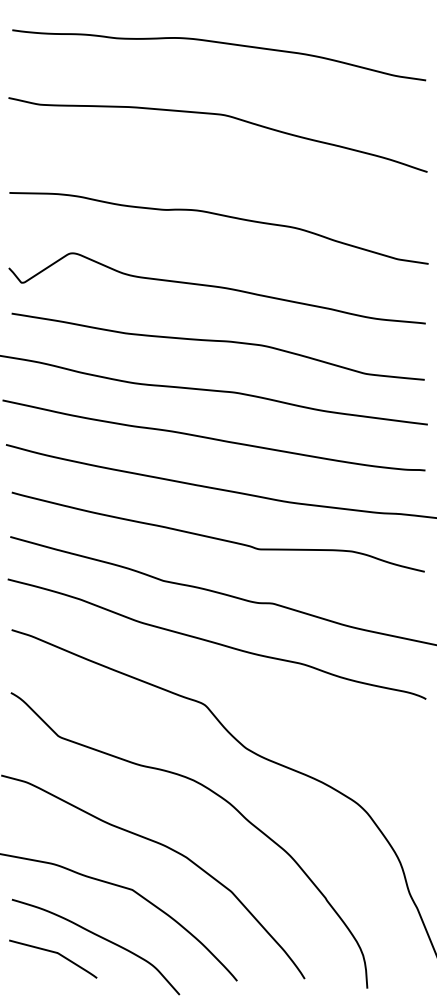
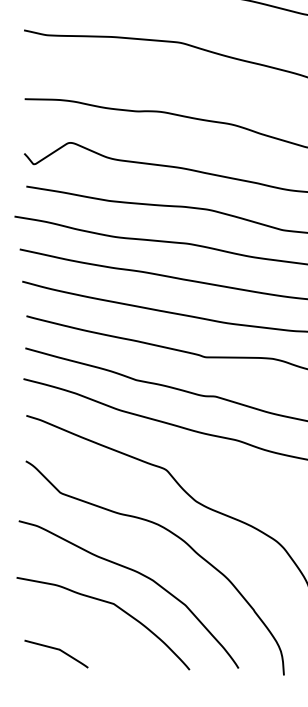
curve: (99, 937) -> (89, 638), removed

